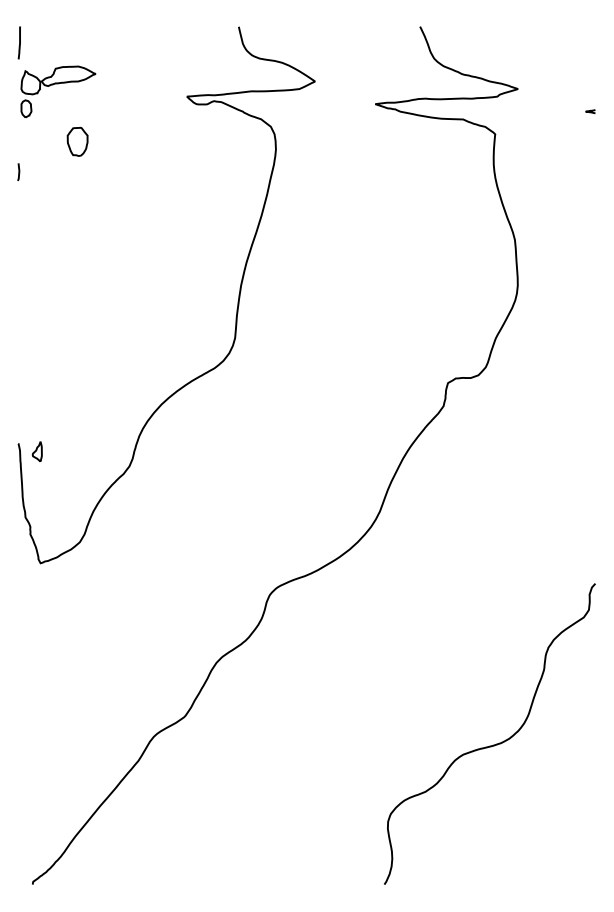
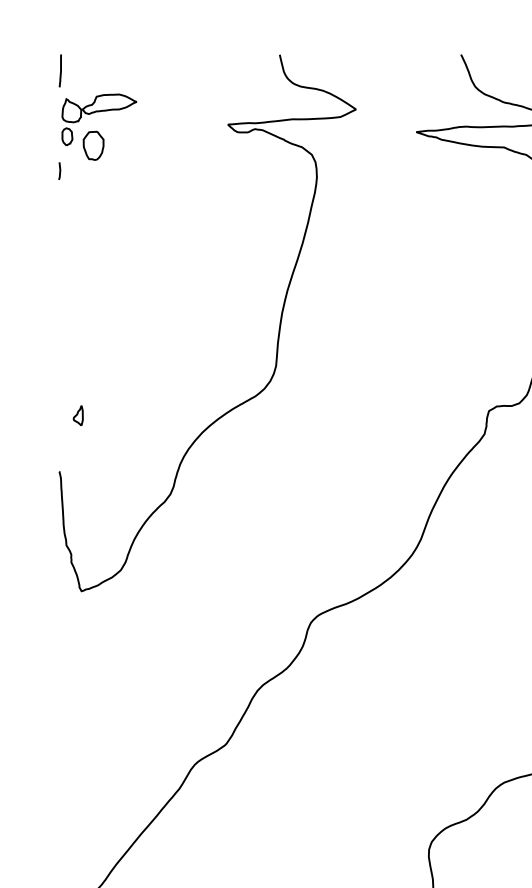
part: (77, 141) -> (93, 145), moved
line: (18, 171) -> (59, 170), moved
part: (36, 451) -> (77, 415), moved

